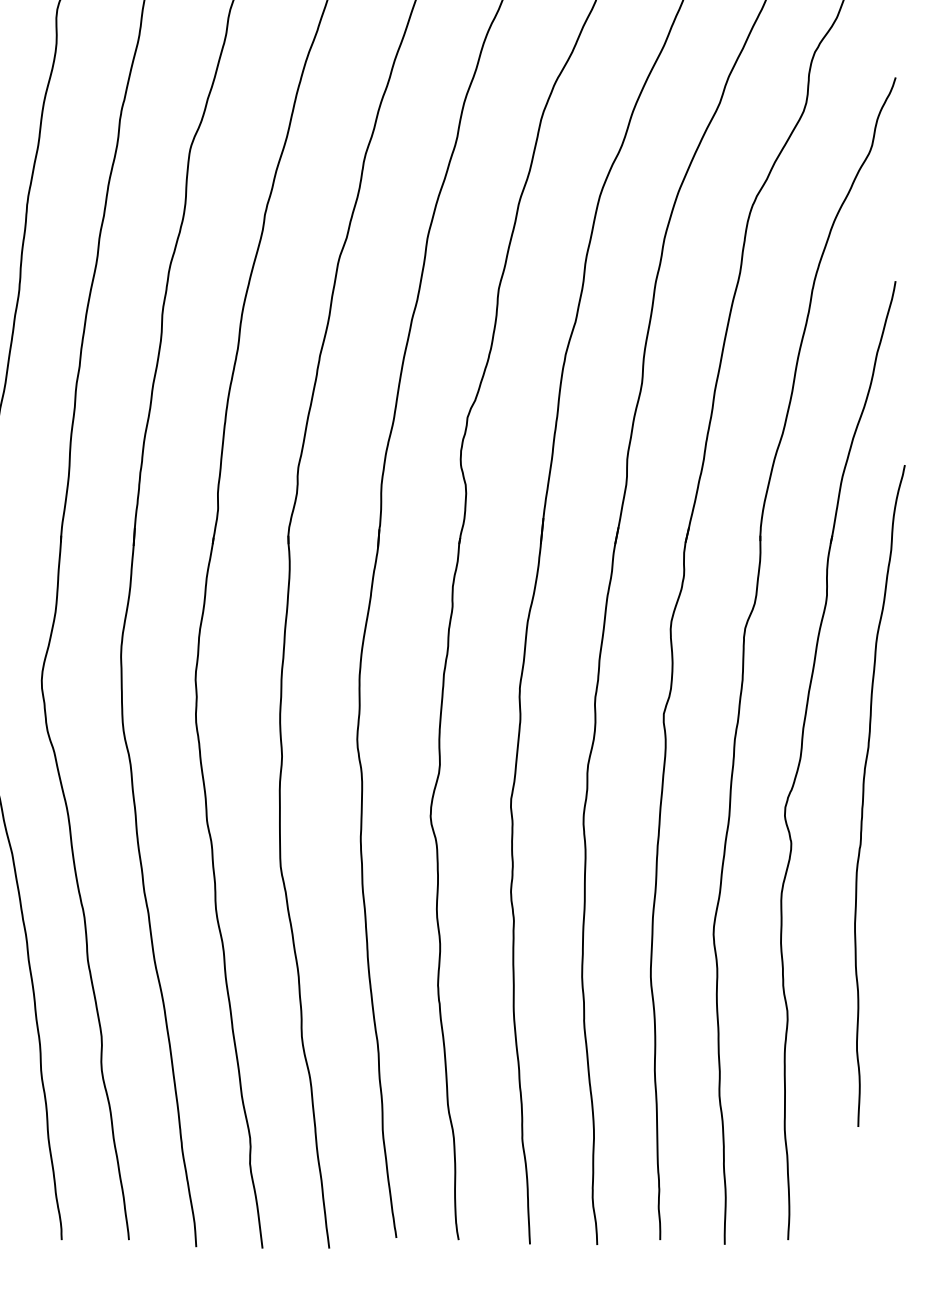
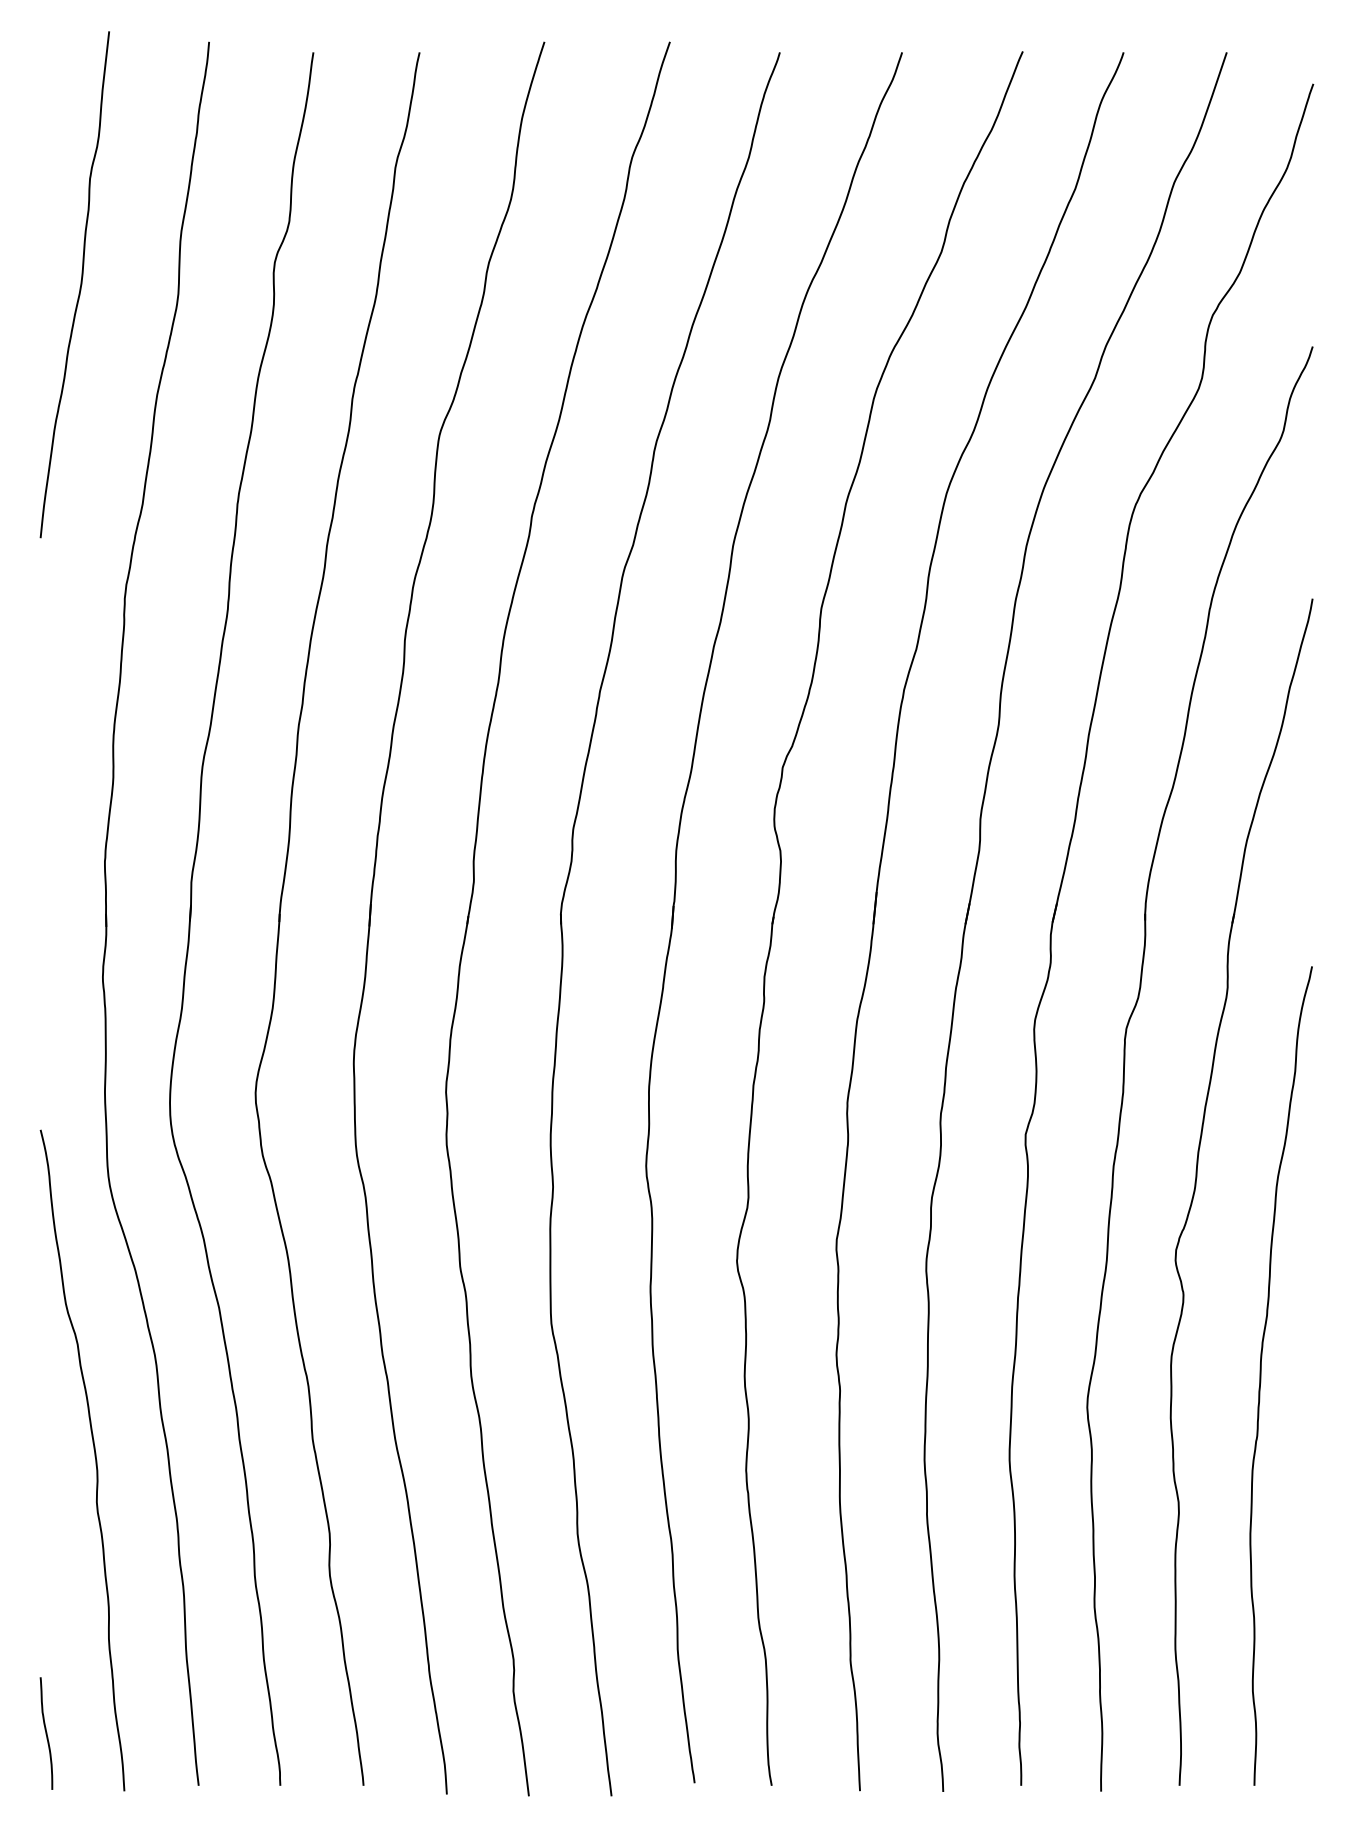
curve: (864, 795) -> (1261, 1375), moved

